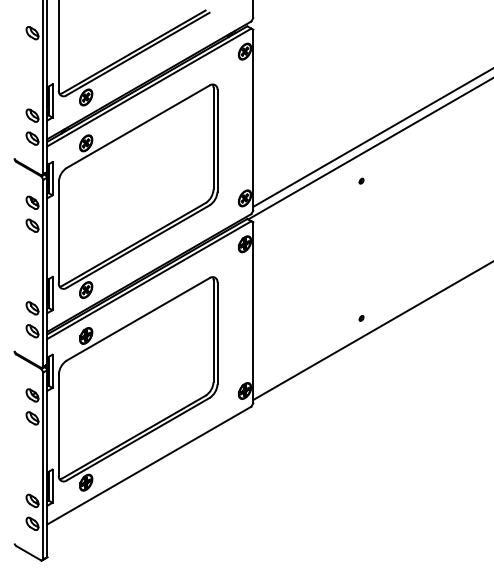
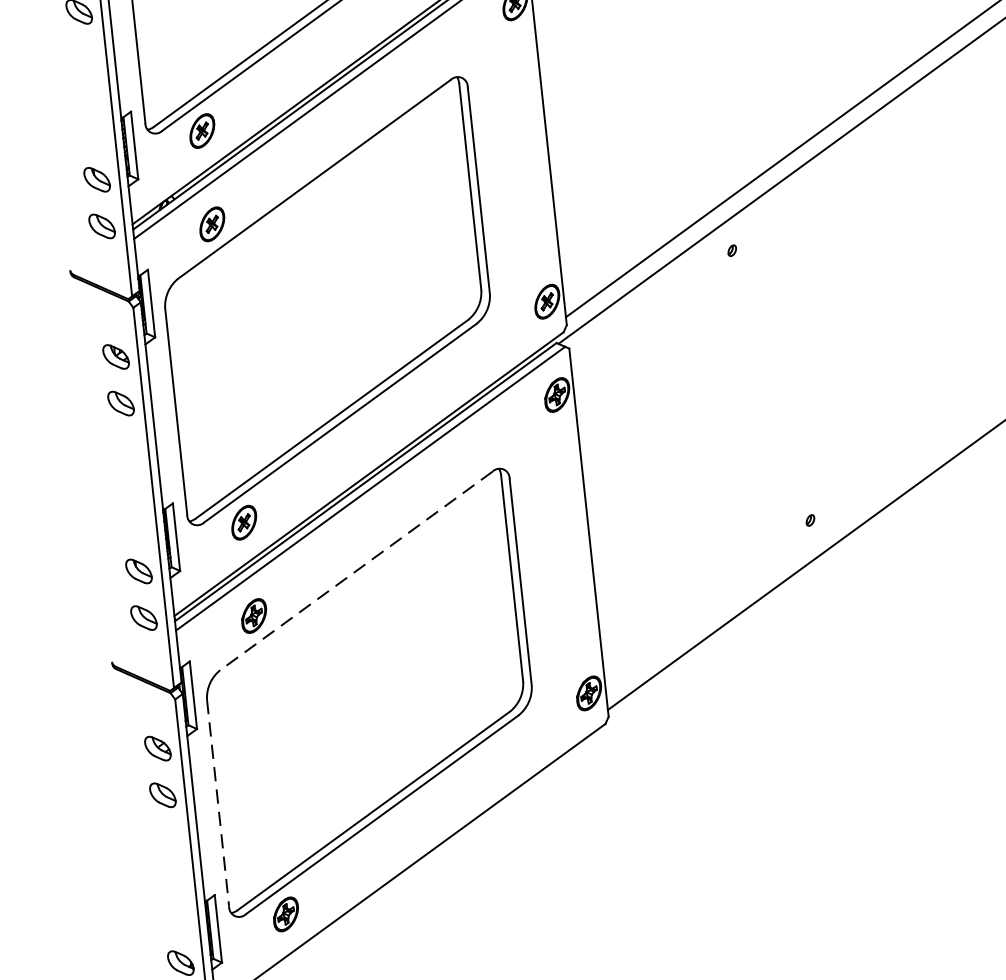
part: (361, 180) -> (731, 249), moved
line: (137, 319) -> (354, 571), solid -> dashed
line: (58, 425) -> (217, 804), solid -> dashed

